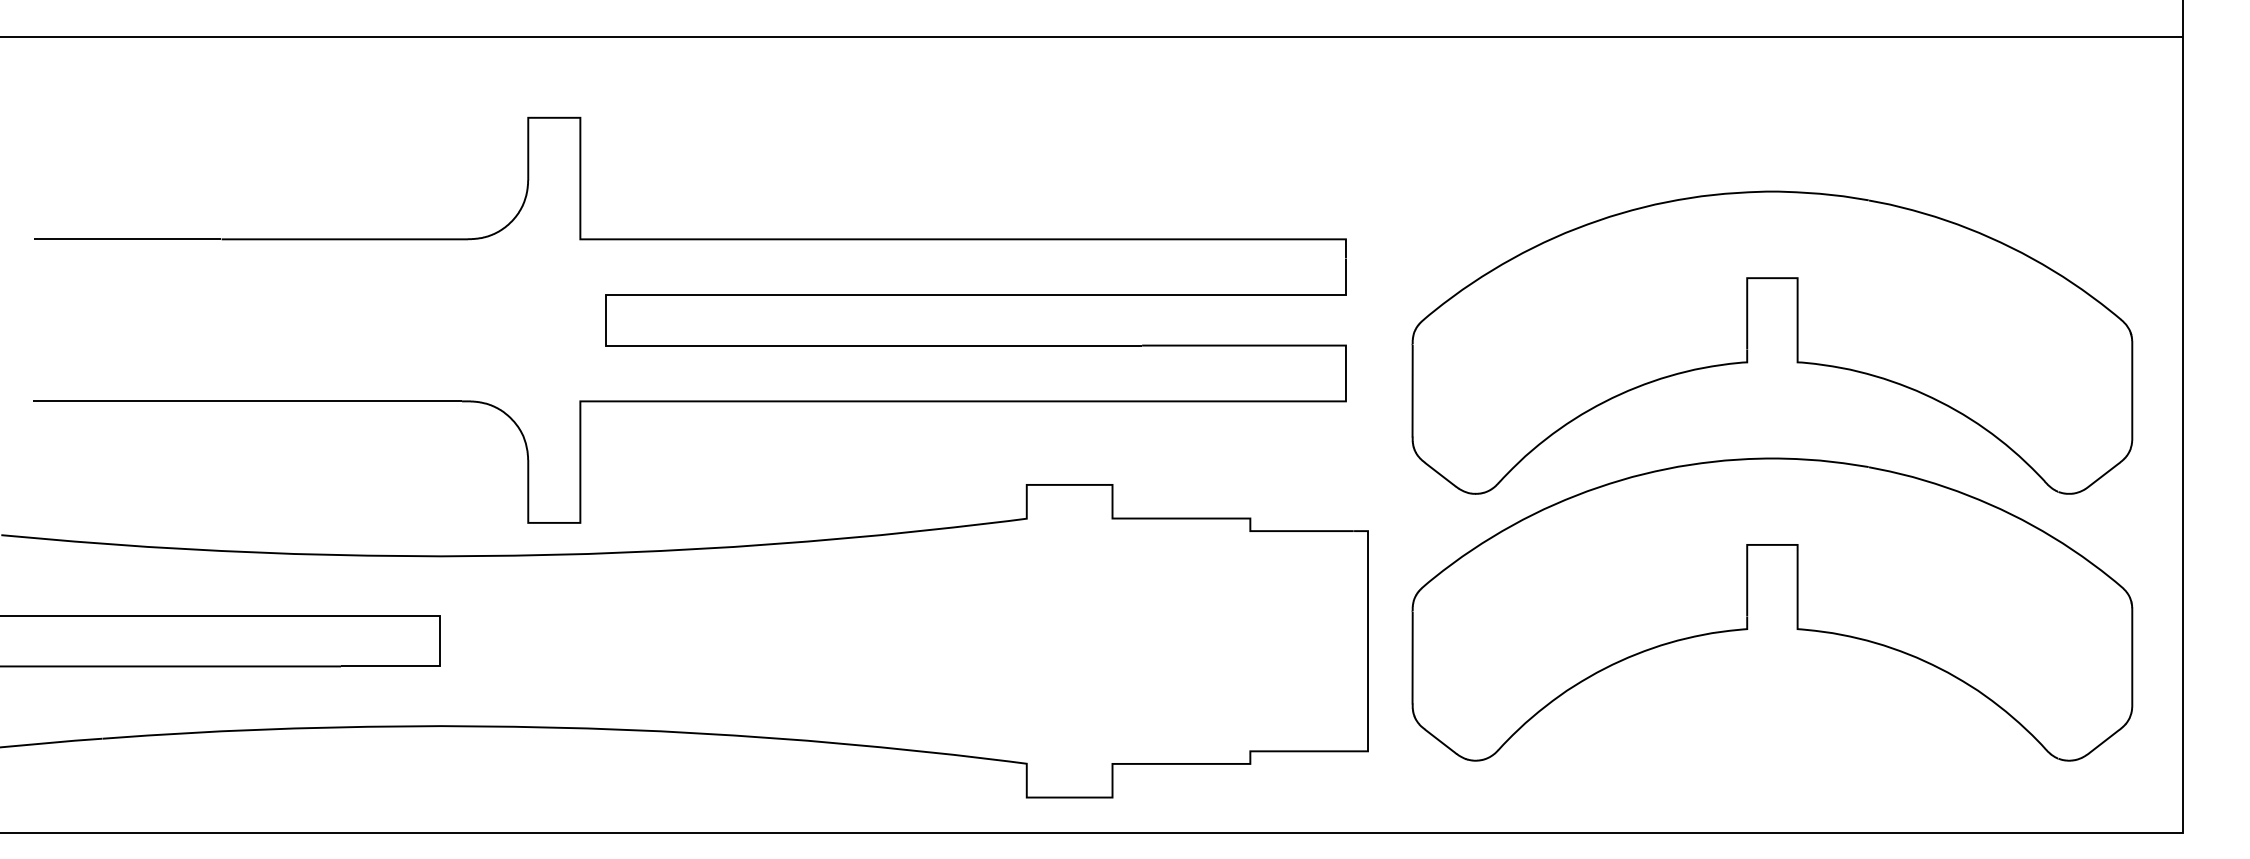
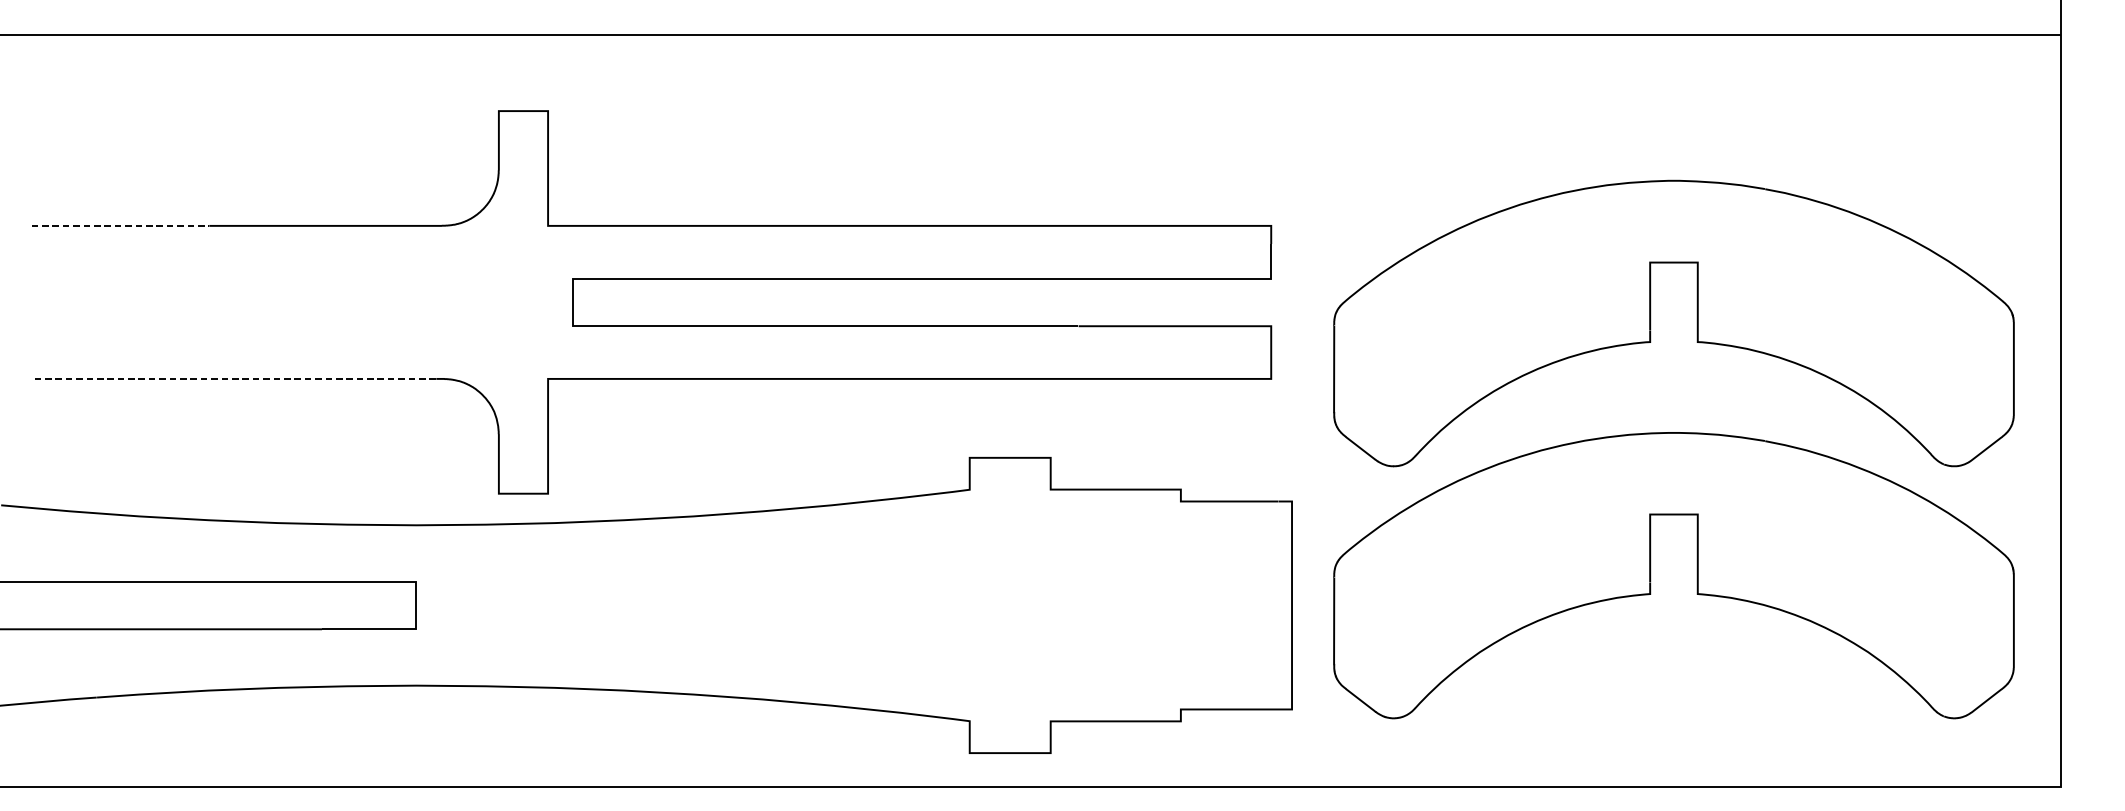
line: (127, 239) -> (120, 226), solid -> dashed
line: (247, 401) -> (233, 379), solid -> dashed

